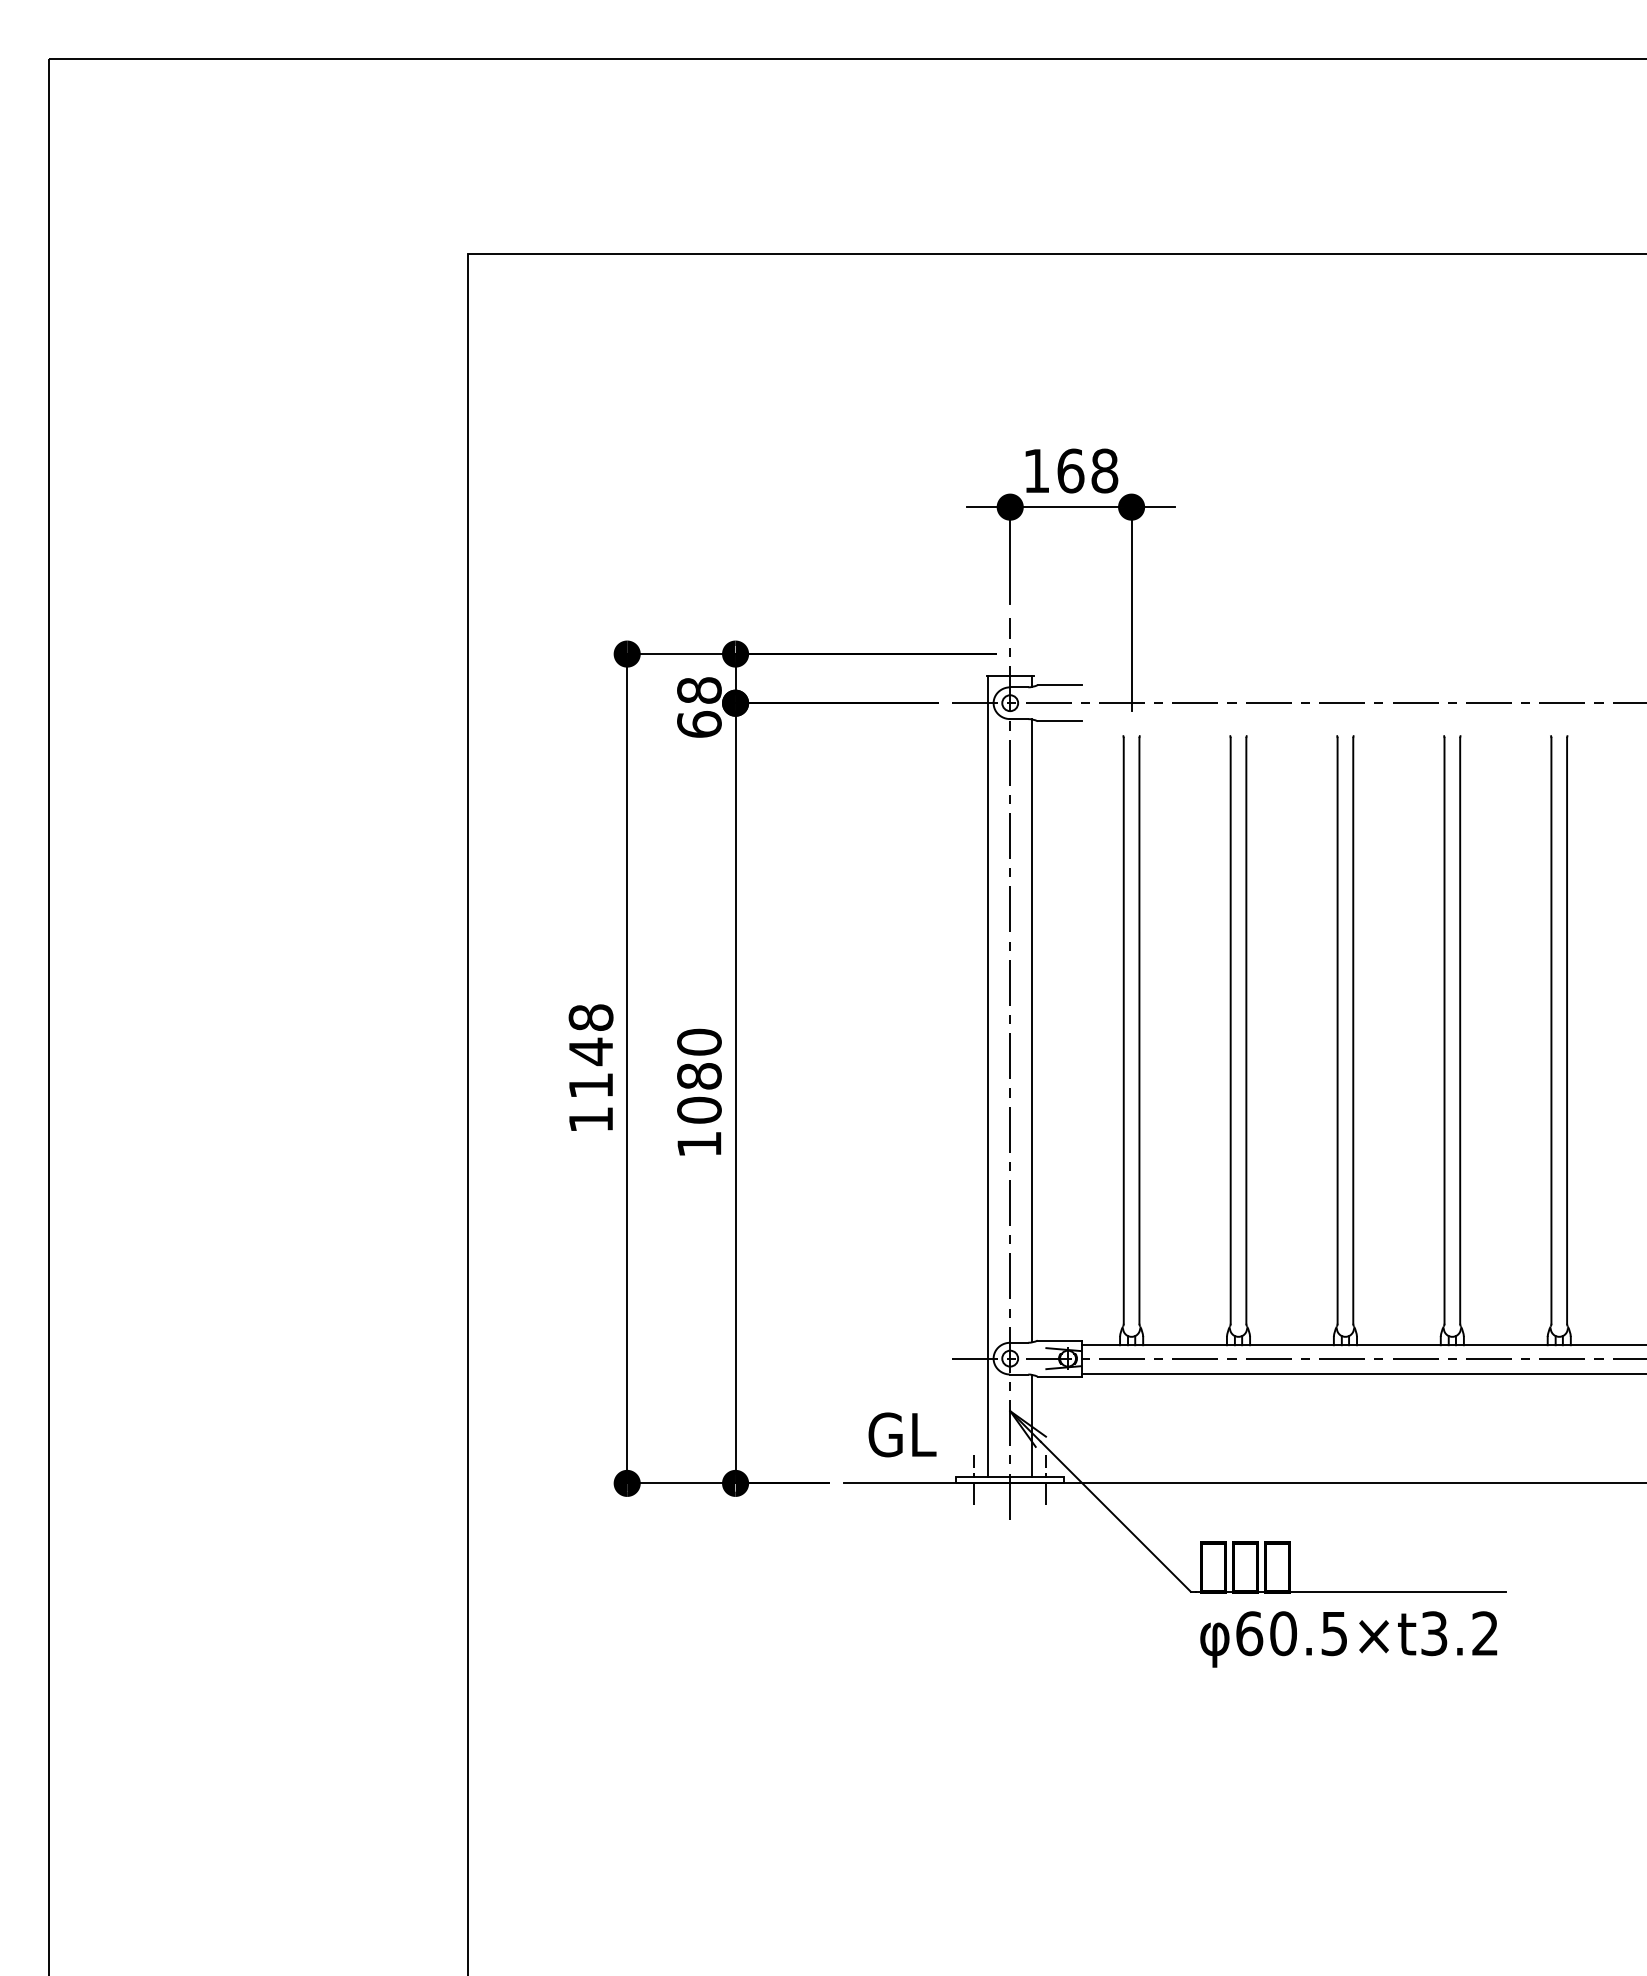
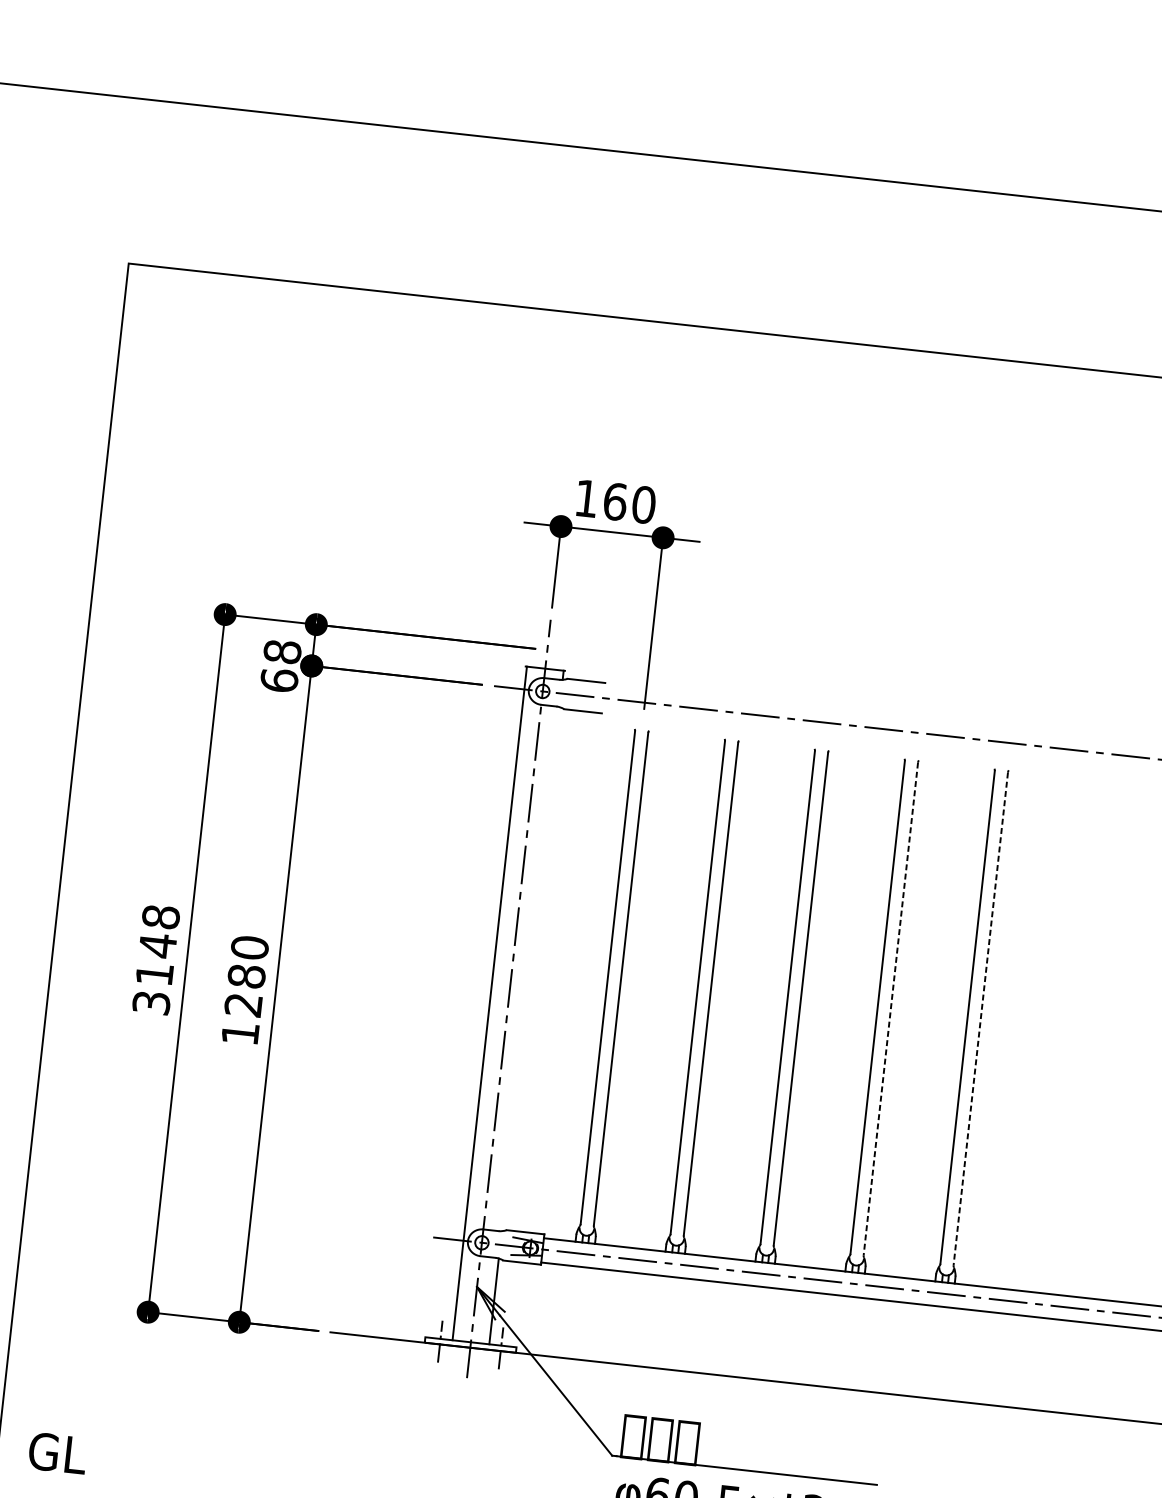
text: (1104, 470) -> (643, 504), 168 -> 160
line: (1032, 1030) -> (531, 968), removed
line: (1460, 1030) -> (891, 1008), solid -> dashed
line: (1567, 1030) -> (981, 1018), solid -> dashed
text: (699, 1109) -> (243, 1004), 1080 -> 1280
text: (590, 1119) -> (151, 1002), 1148 -> 3148
text: (902, 1434) -> (57, 1453), moved

